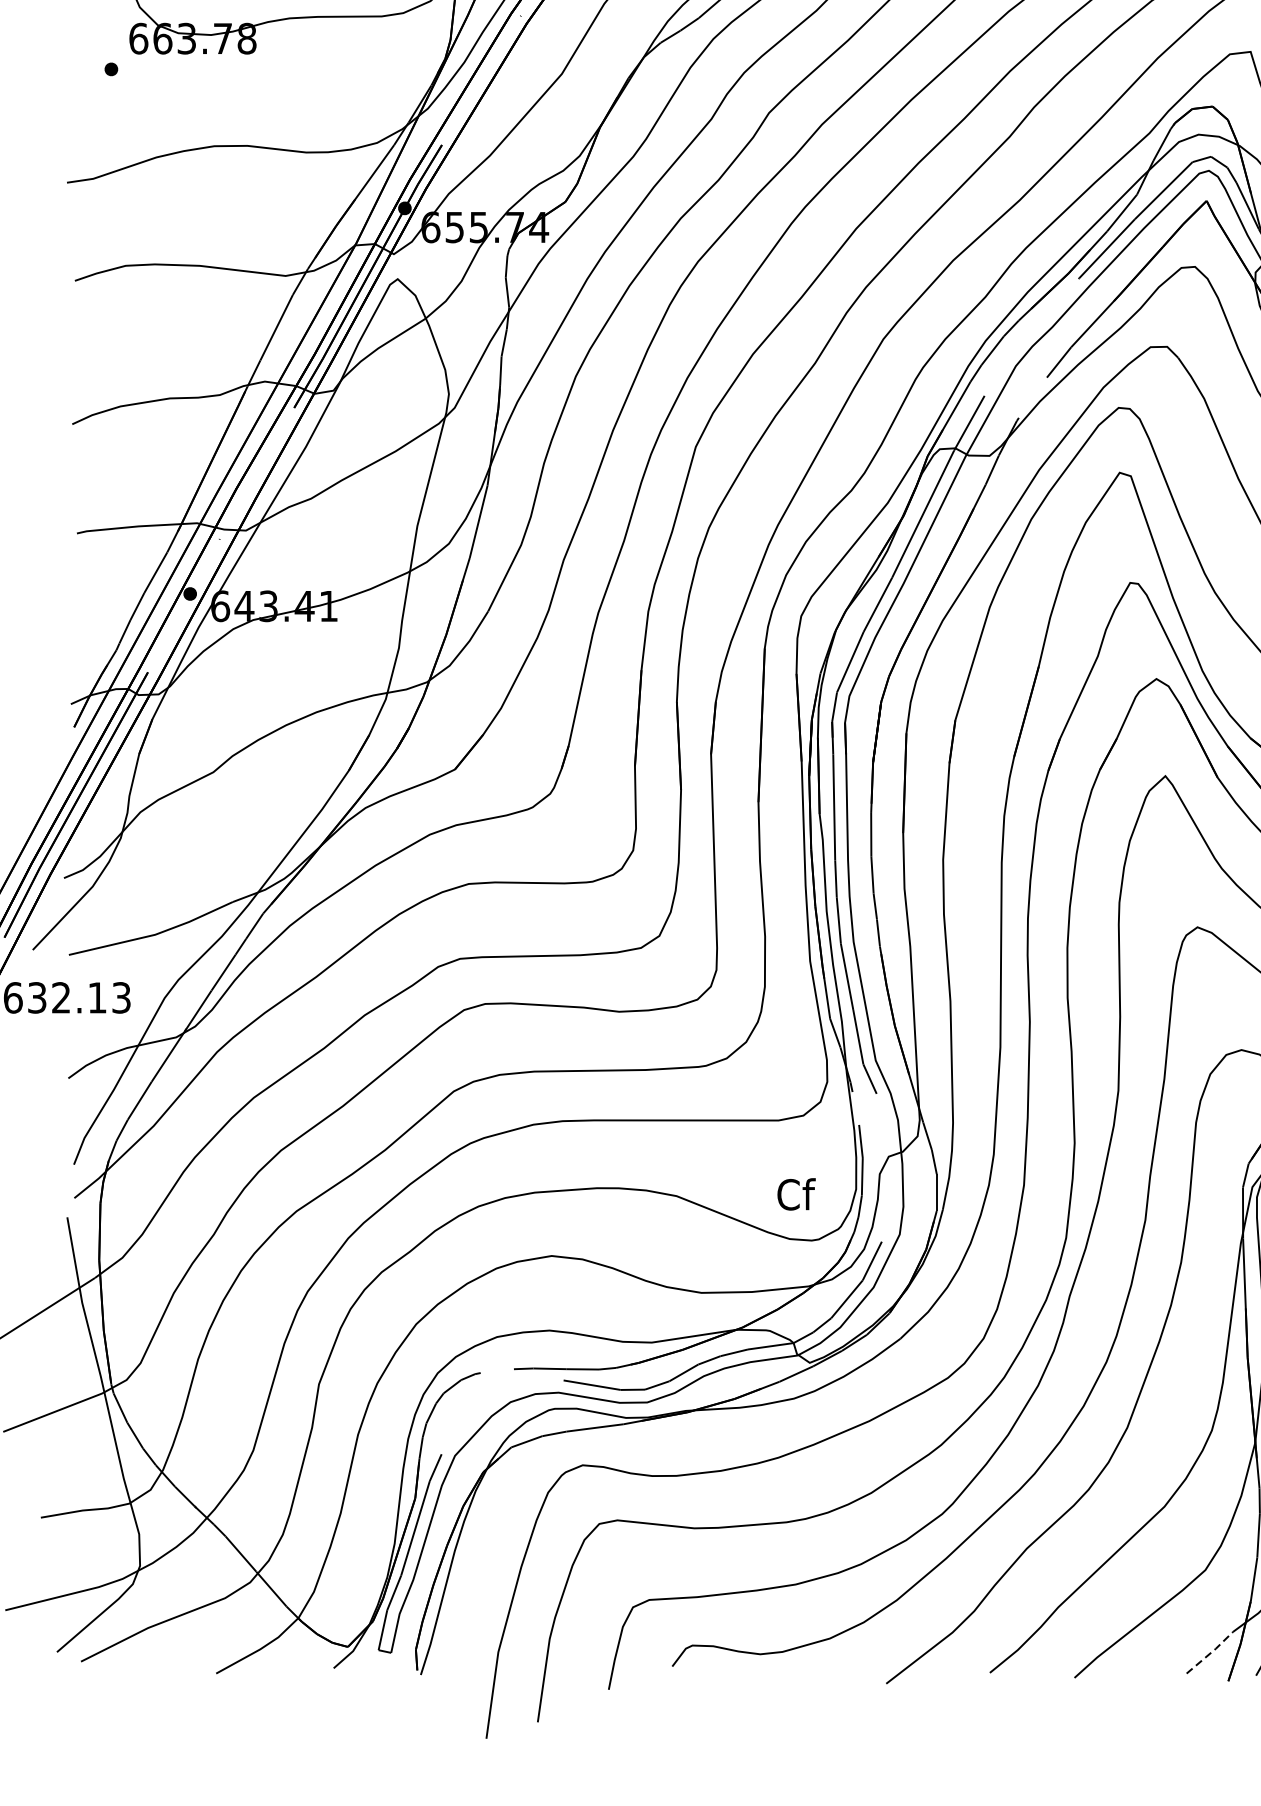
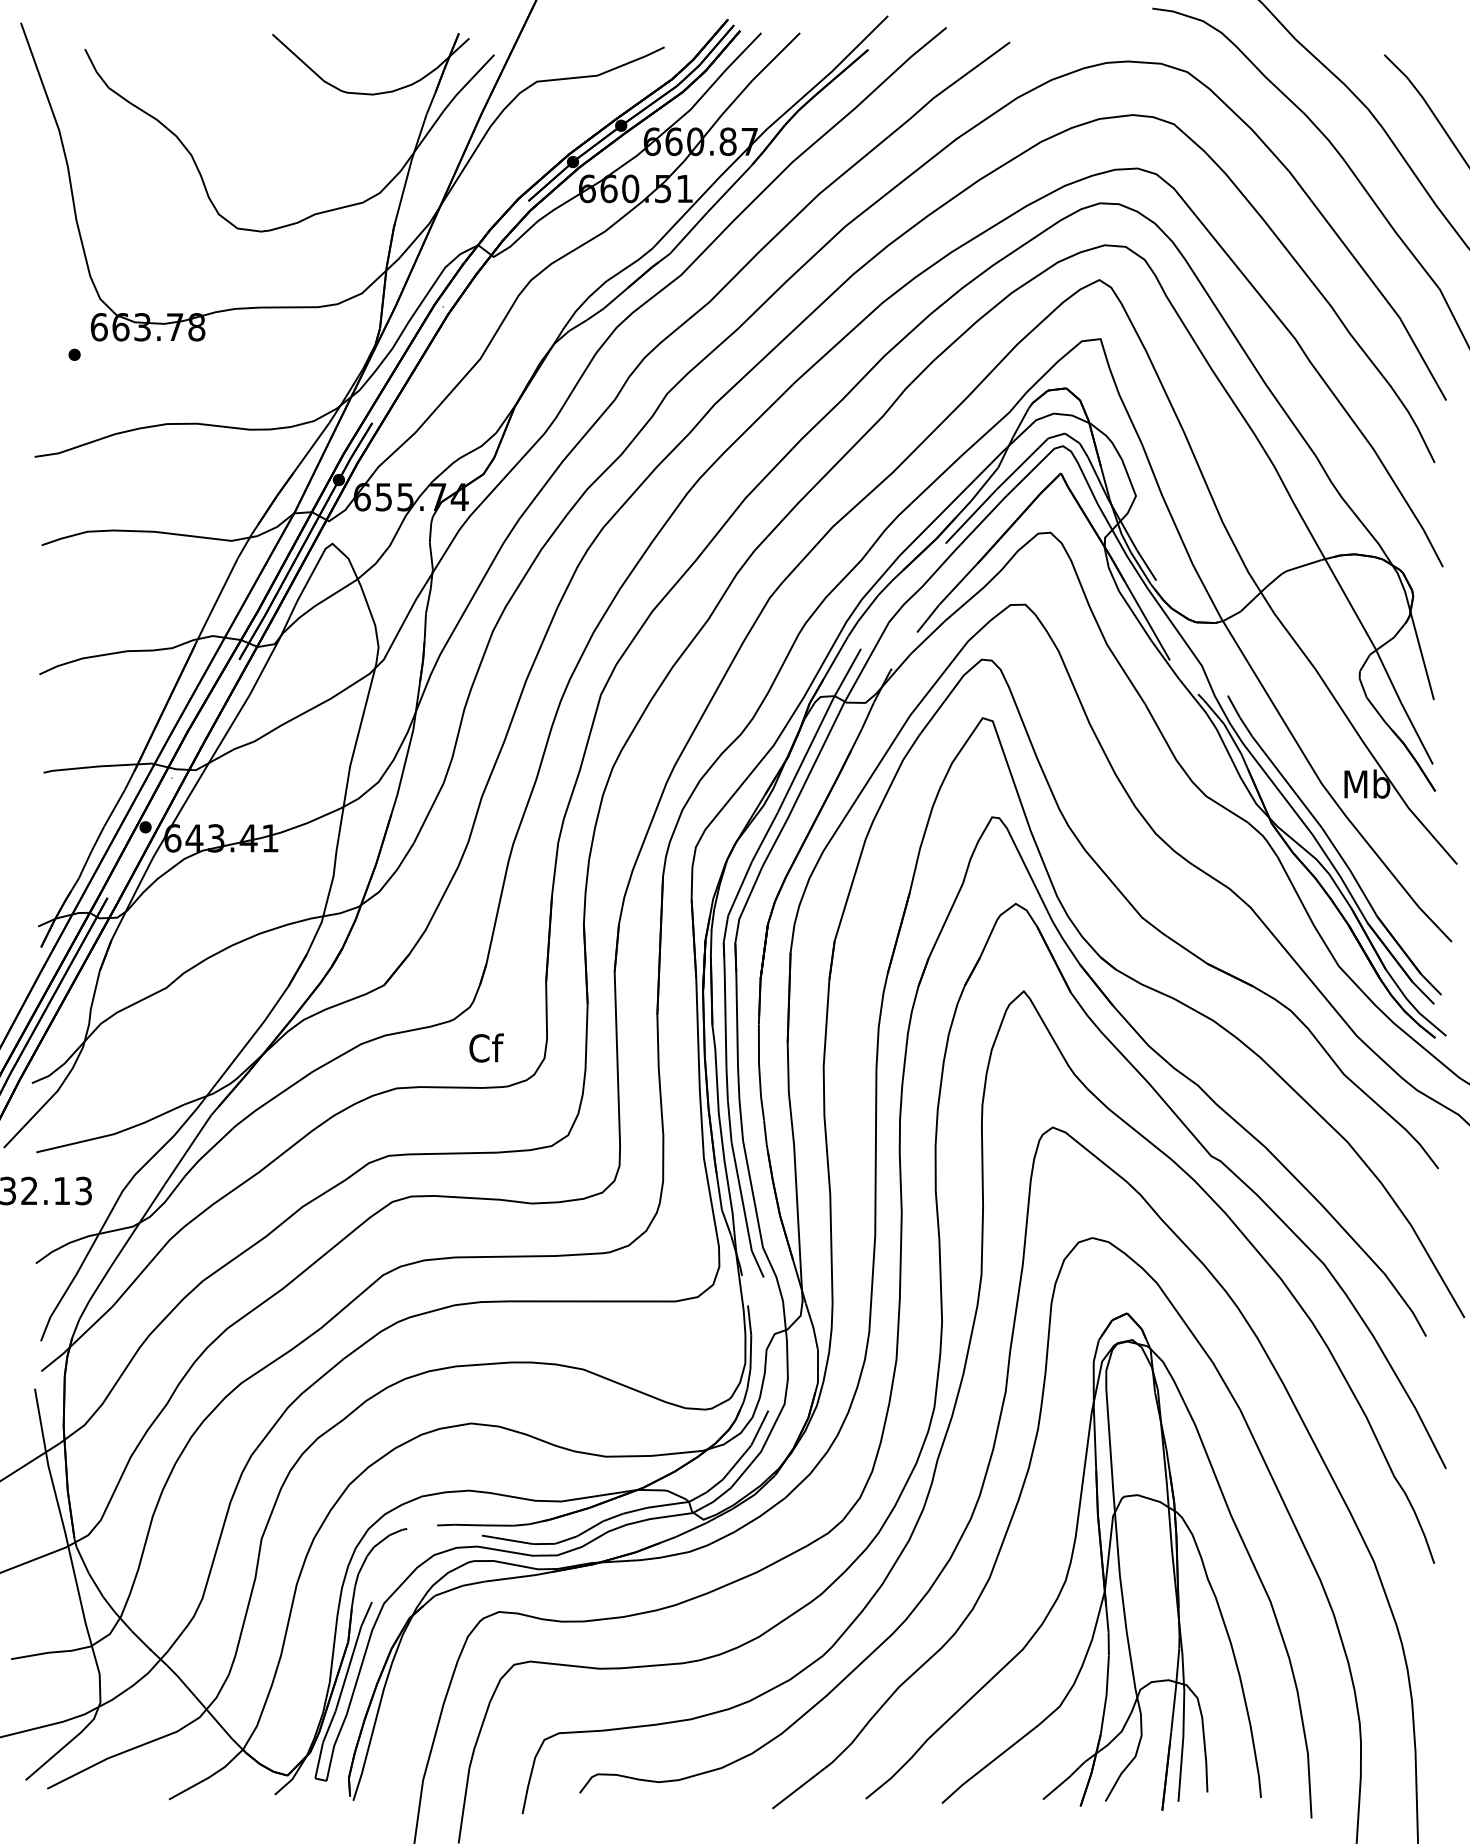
text: (796, 1193) -> (486, 1047), moved
line: (1210, 1652) -> (1064, 1780), dashed -> solid

